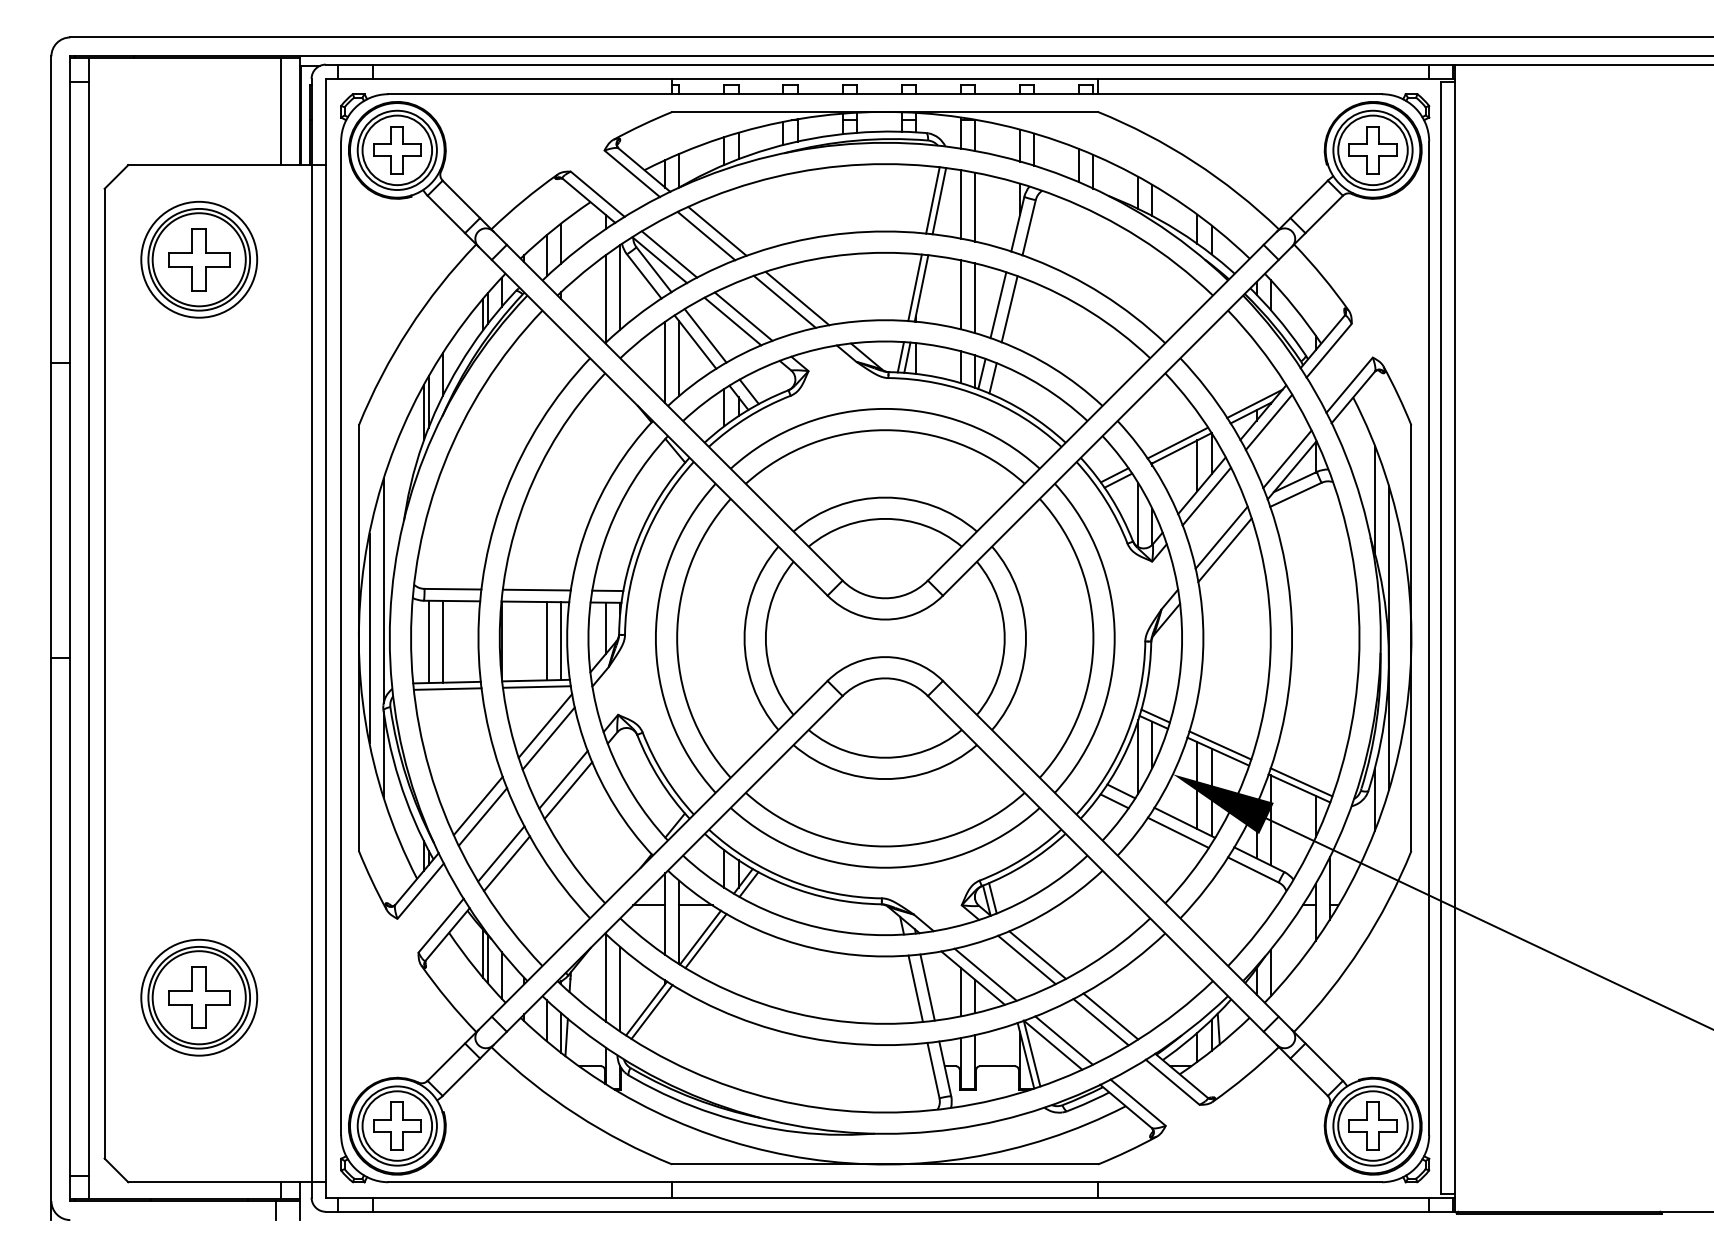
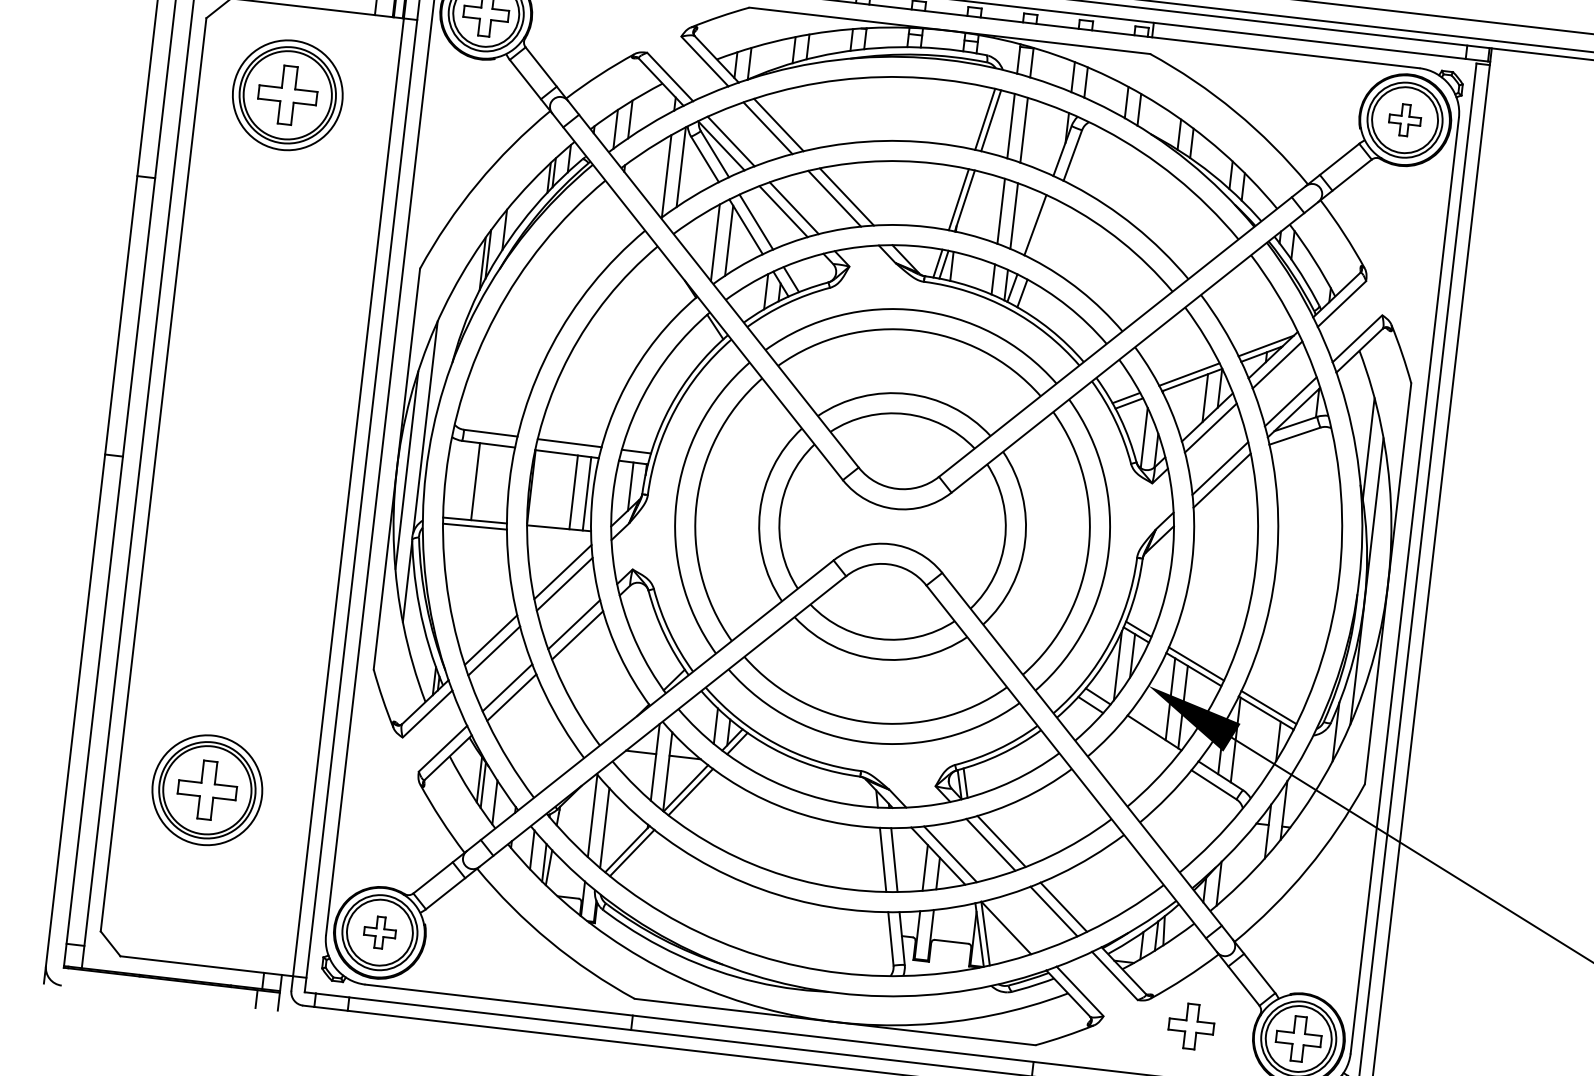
part: (1372, 150) -> (1404, 120), size x0.7
line: (1009, 309) -> (1045, 230), removed
line: (428, 641) -> (462, 479), removed
line: (536, 686) -> (558, 533), removed
line: (1177, 832) -> (1146, 741), removed
line: (1063, 1040) -> (1016, 924), removed
part: (397, 1125) -> (380, 932), size x0.7
part: (1258, 1125) -> (1190, 1026), added

